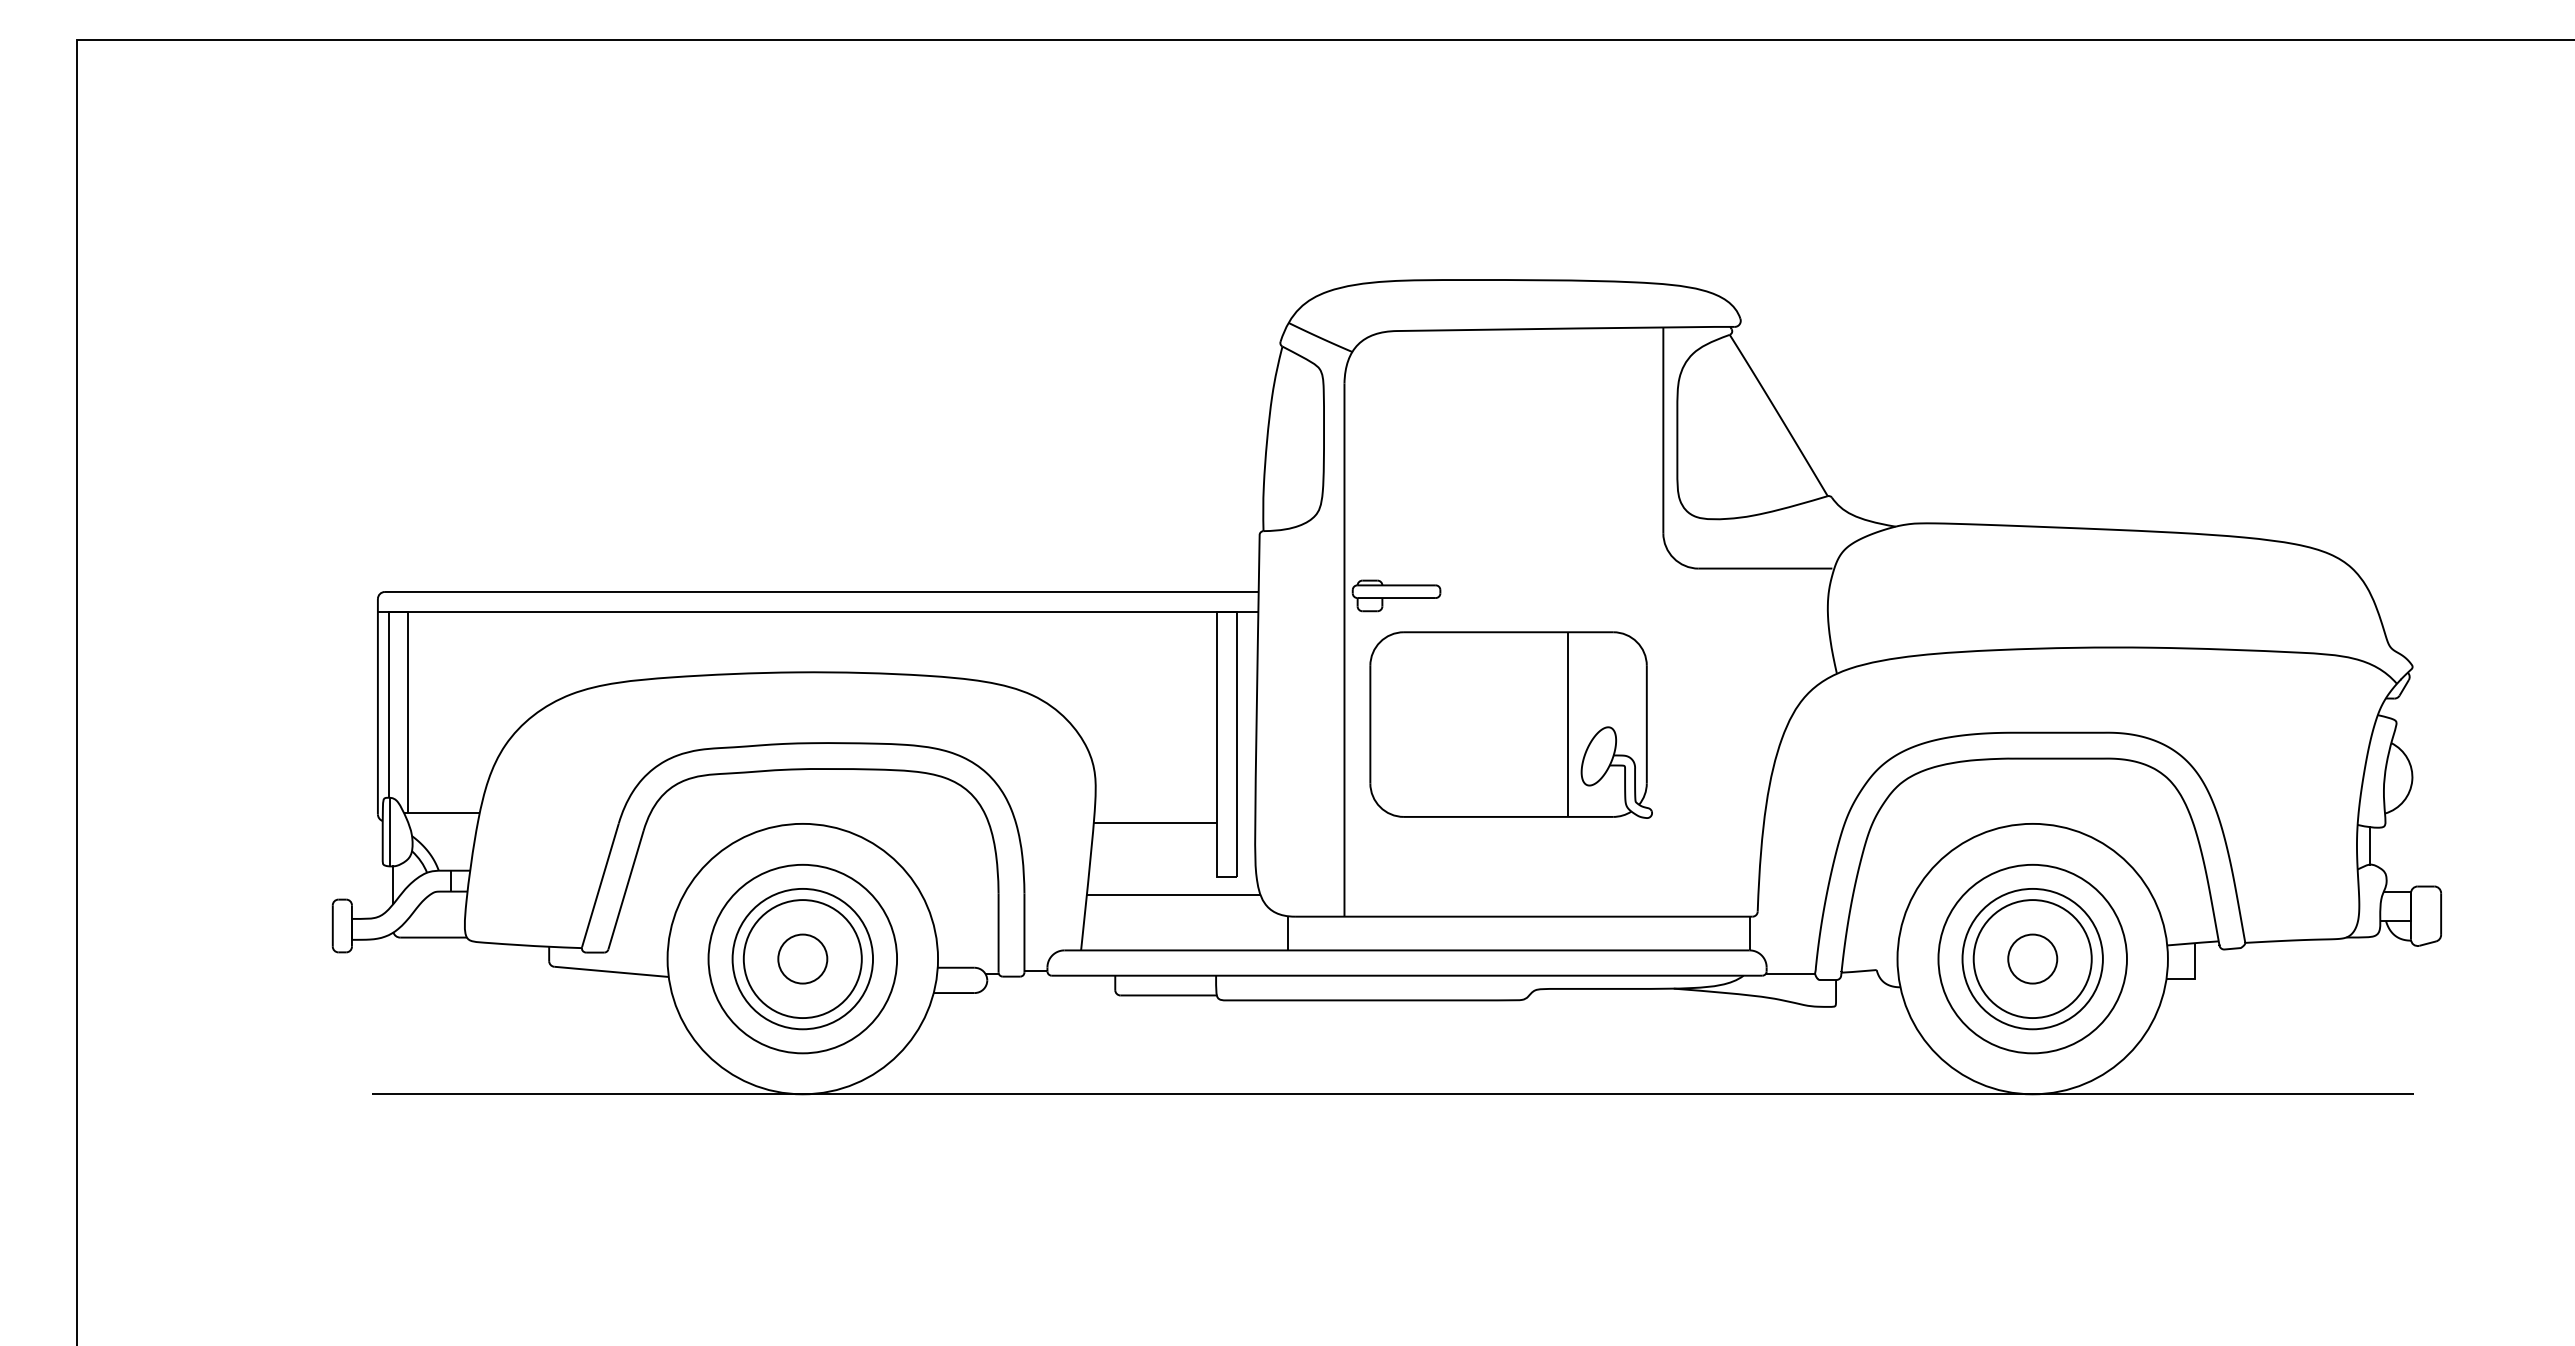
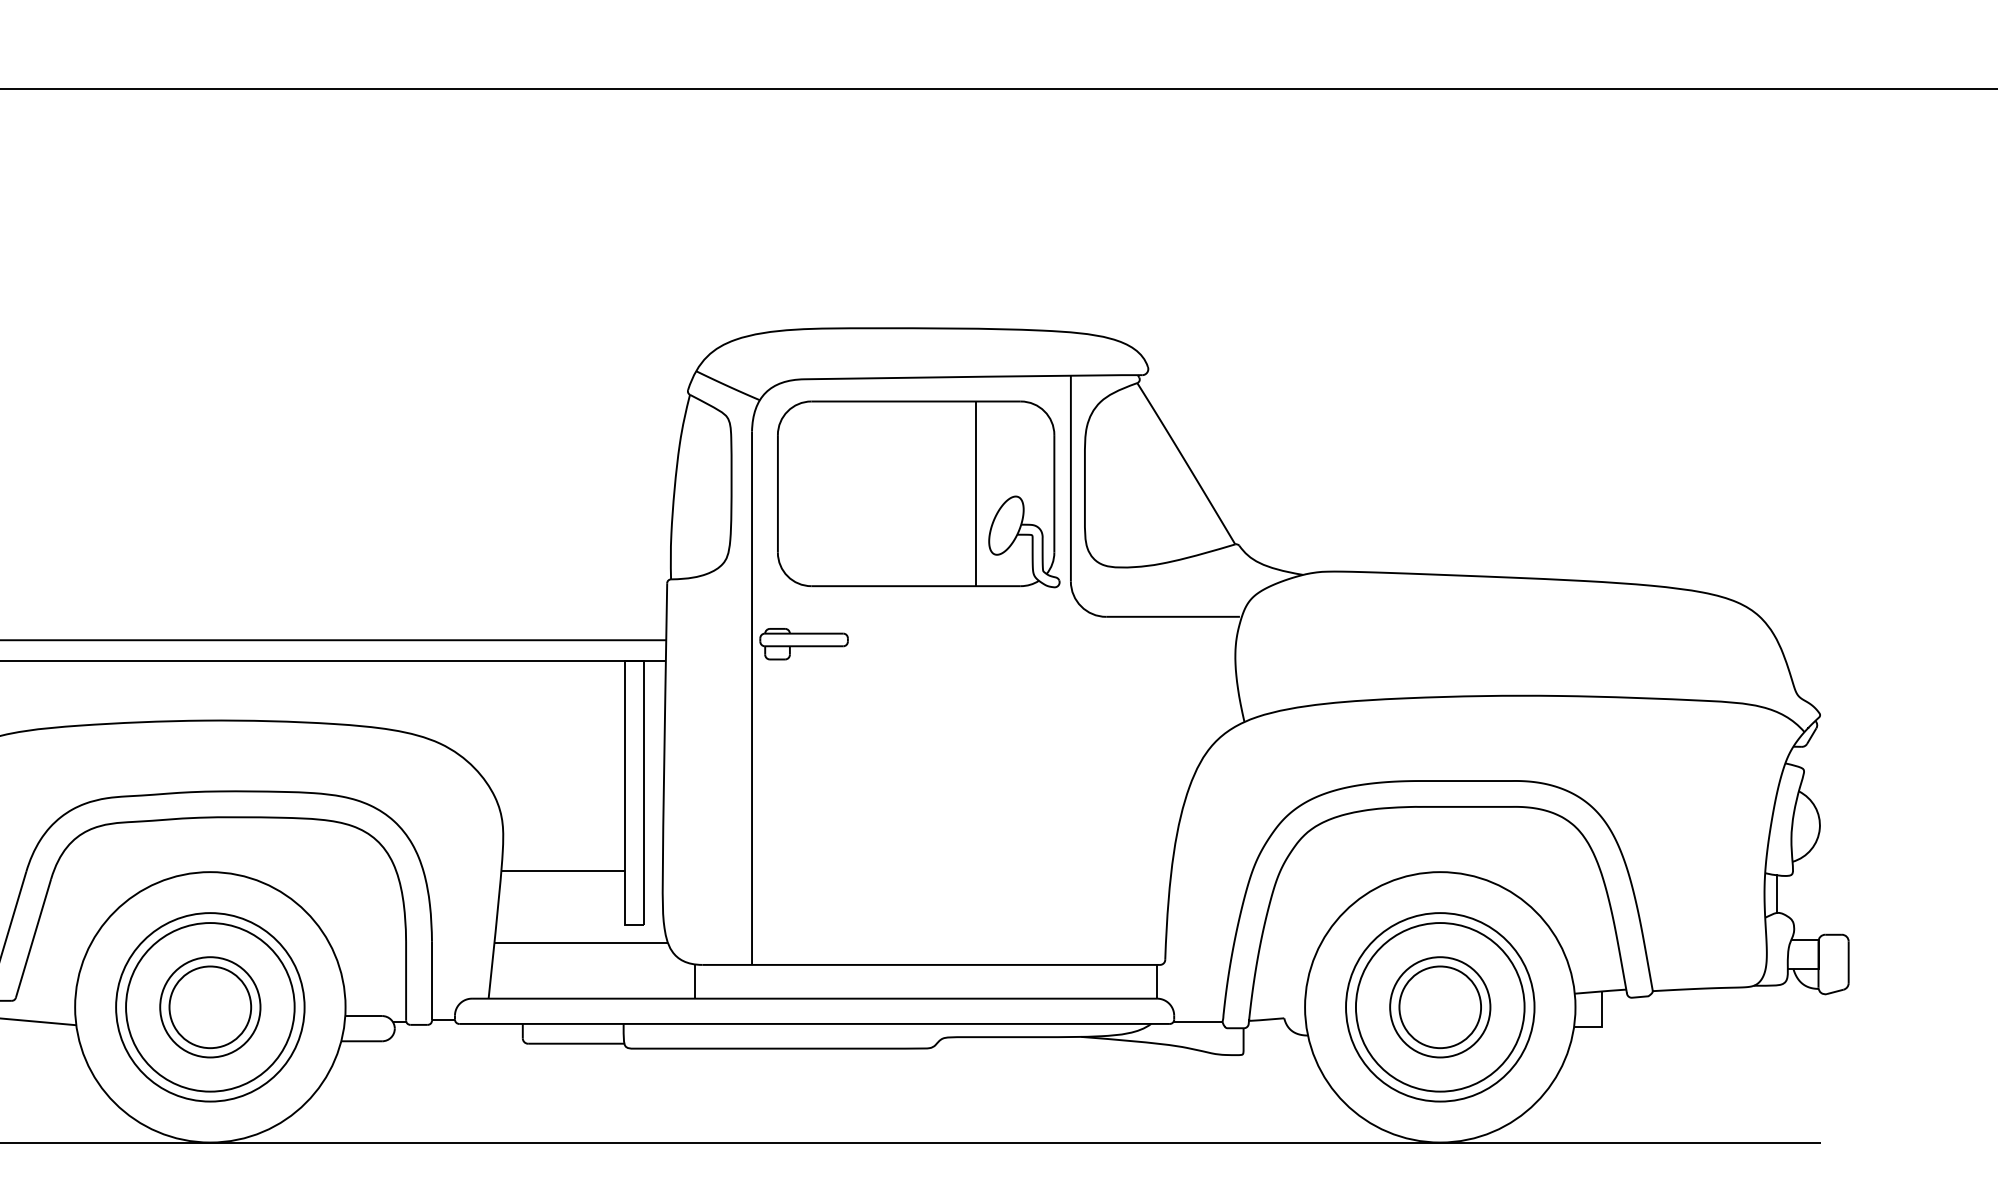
part: (1510, 724) -> (918, 493), moved
circle: (802, 958) -> (210, 1006), size x0.71
circle: (802, 958) -> (210, 1006), size x1.43
circle: (802, 958) -> (210, 1006), size x1.67
circle: (2032, 958) -> (1440, 1006), size x0.71
circle: (2032, 958) -> (1440, 1006), size x1.43
circle: (2032, 958) -> (1440, 1006), size x1.67

